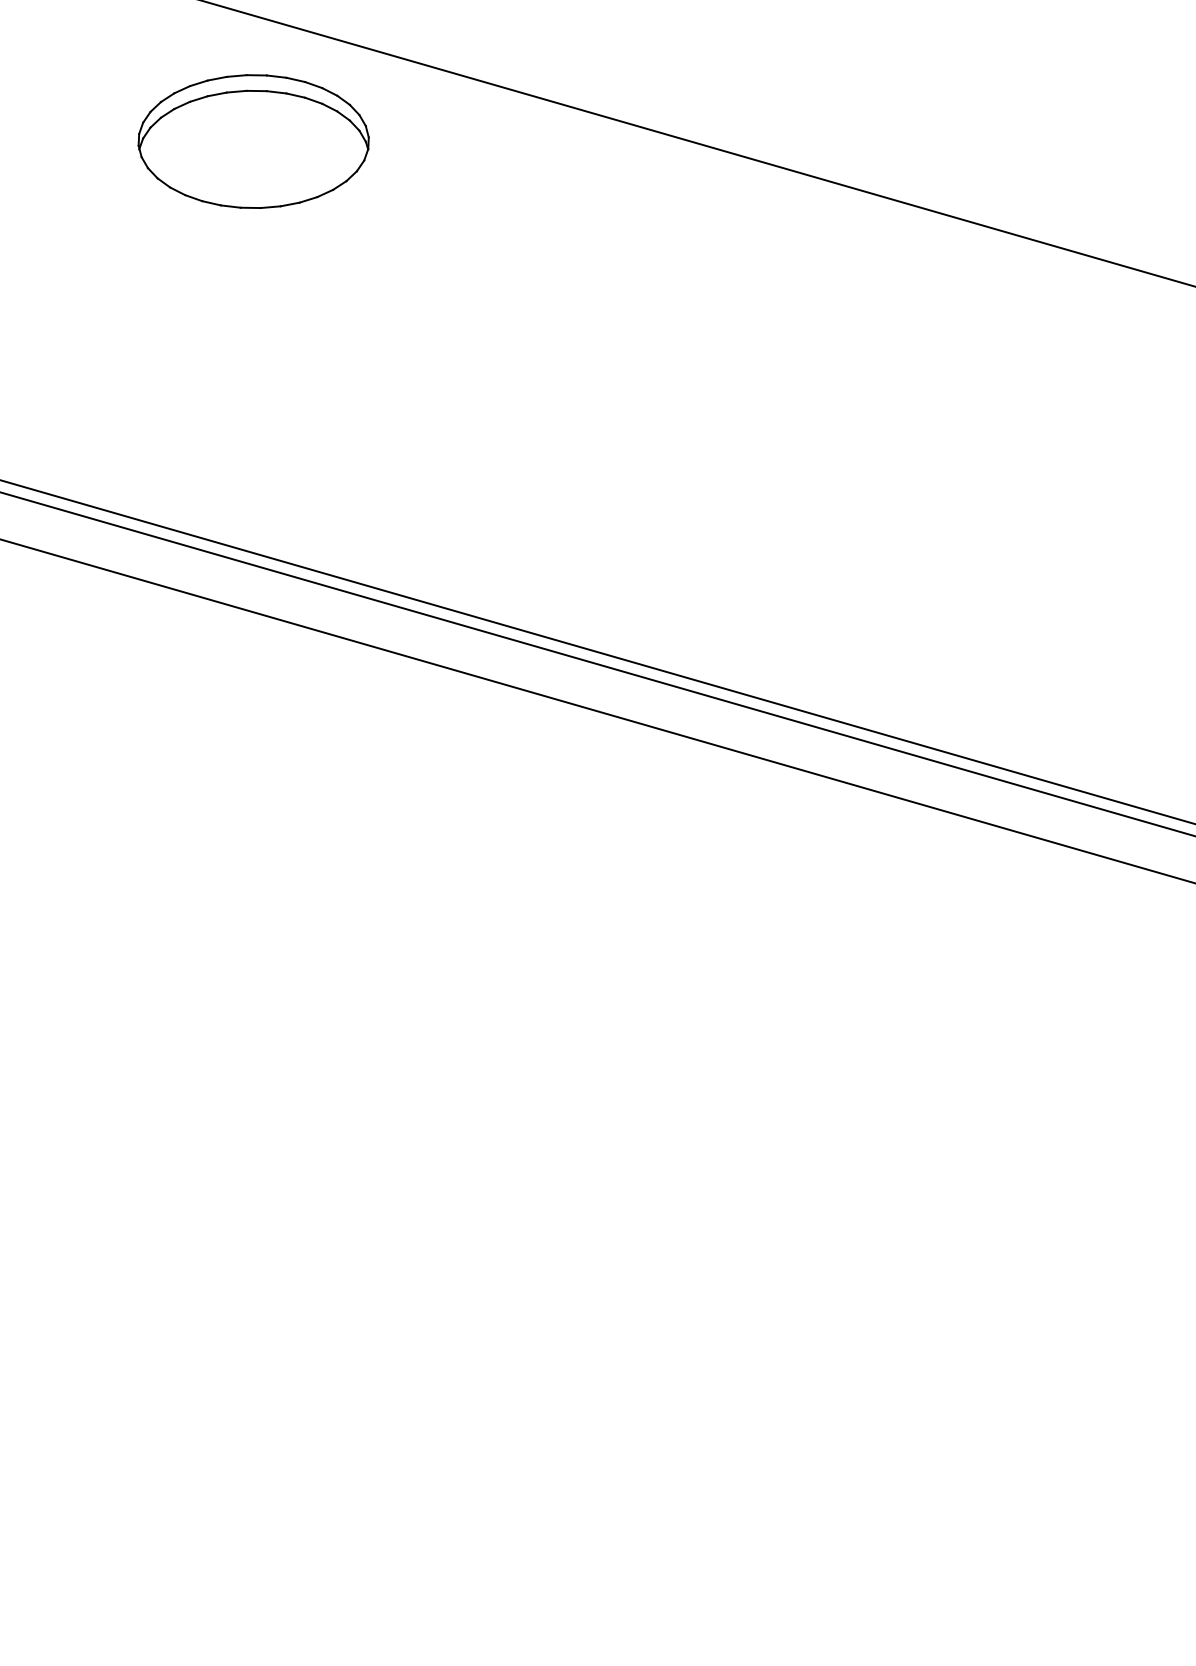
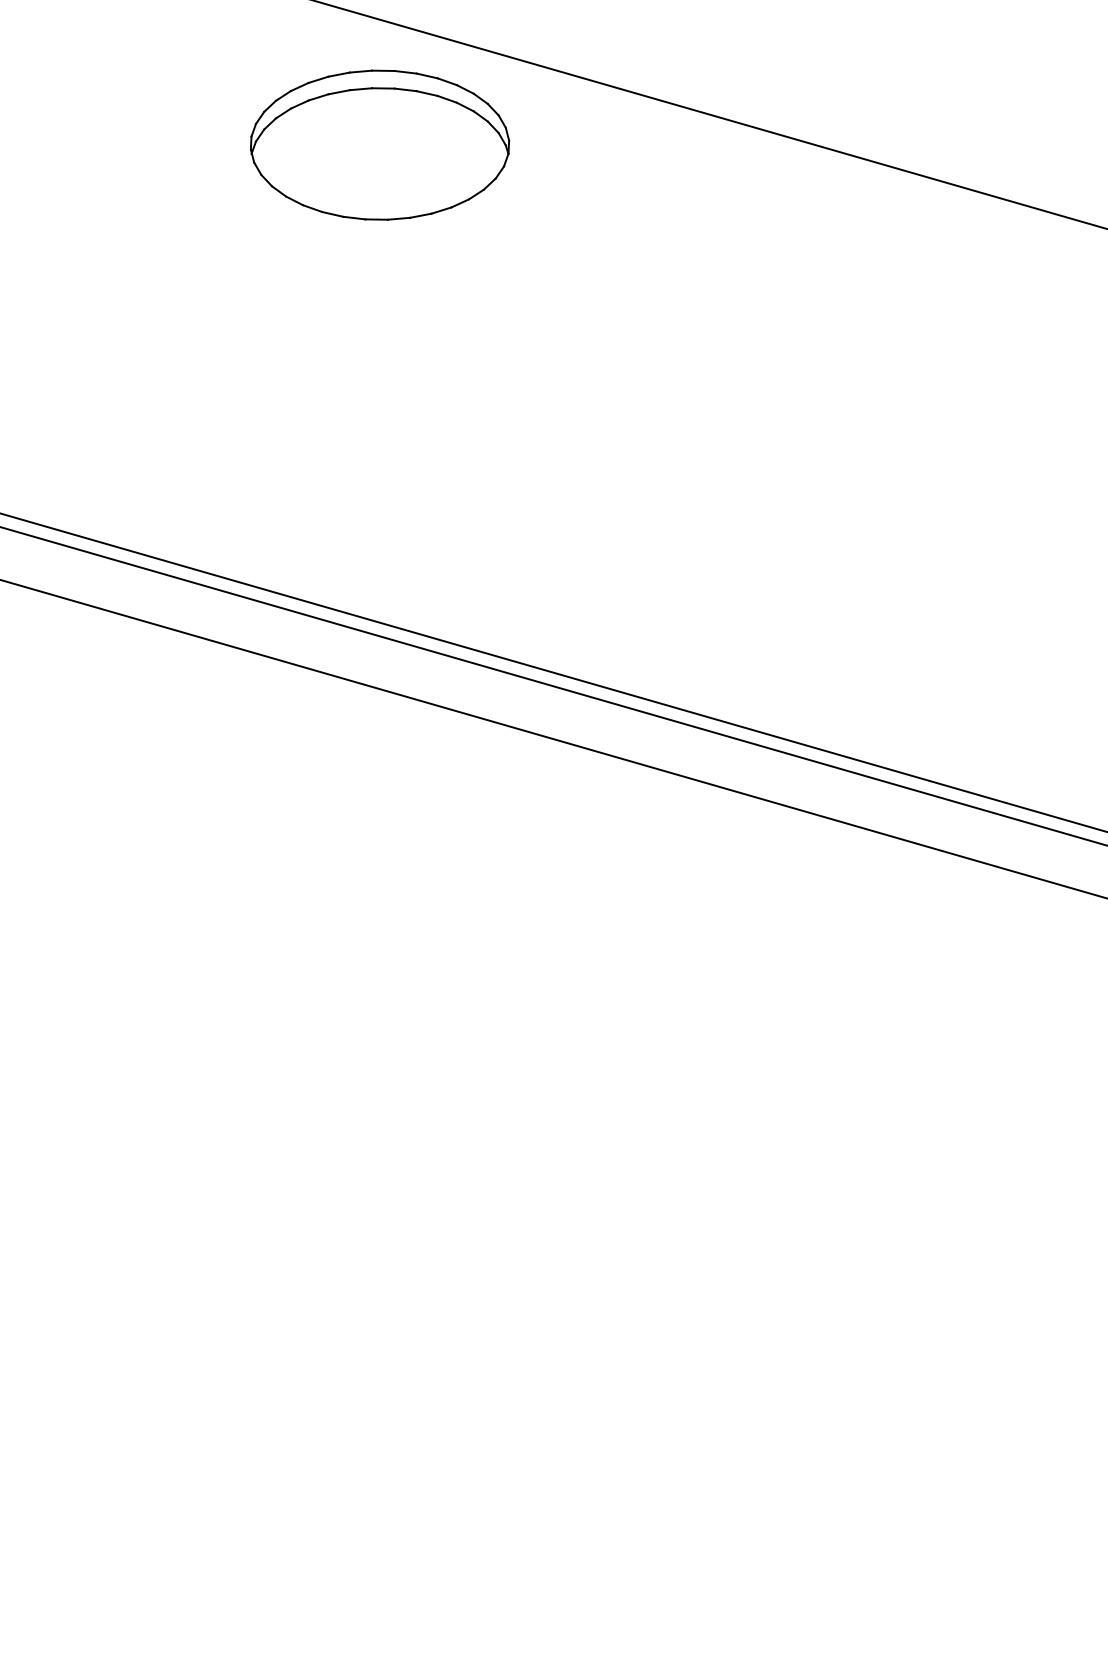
part: (253, 141) -> (379, 145), moved

